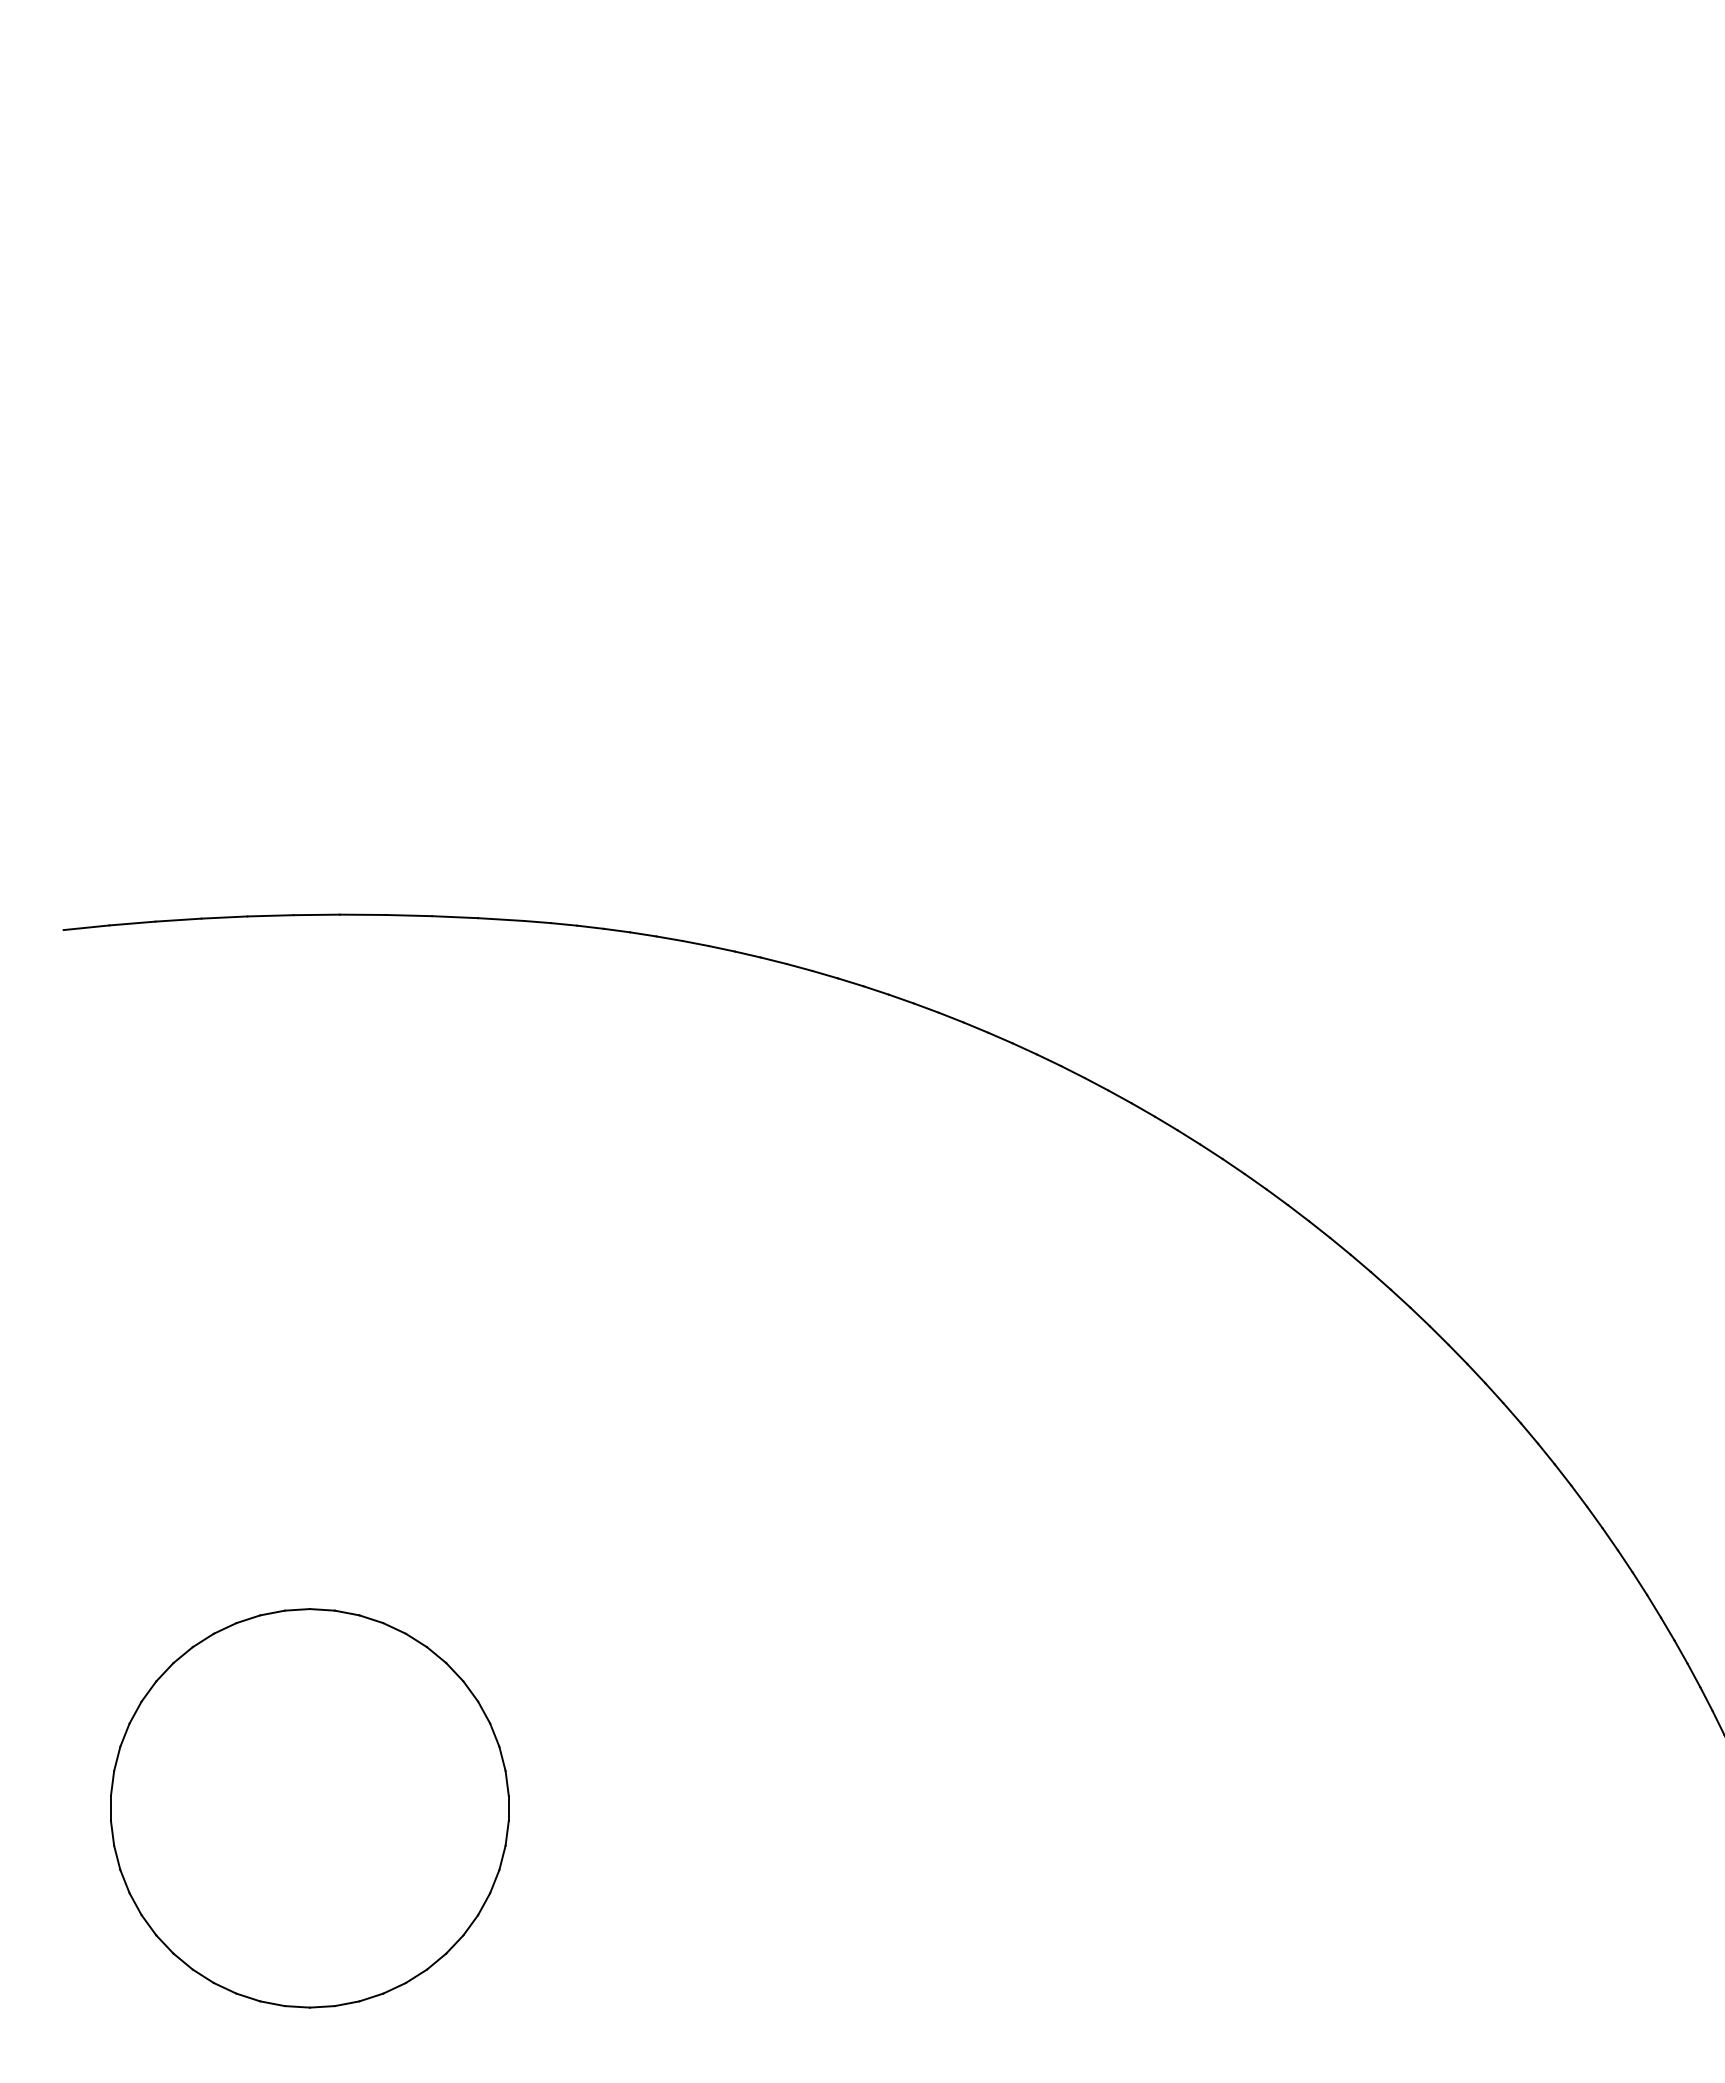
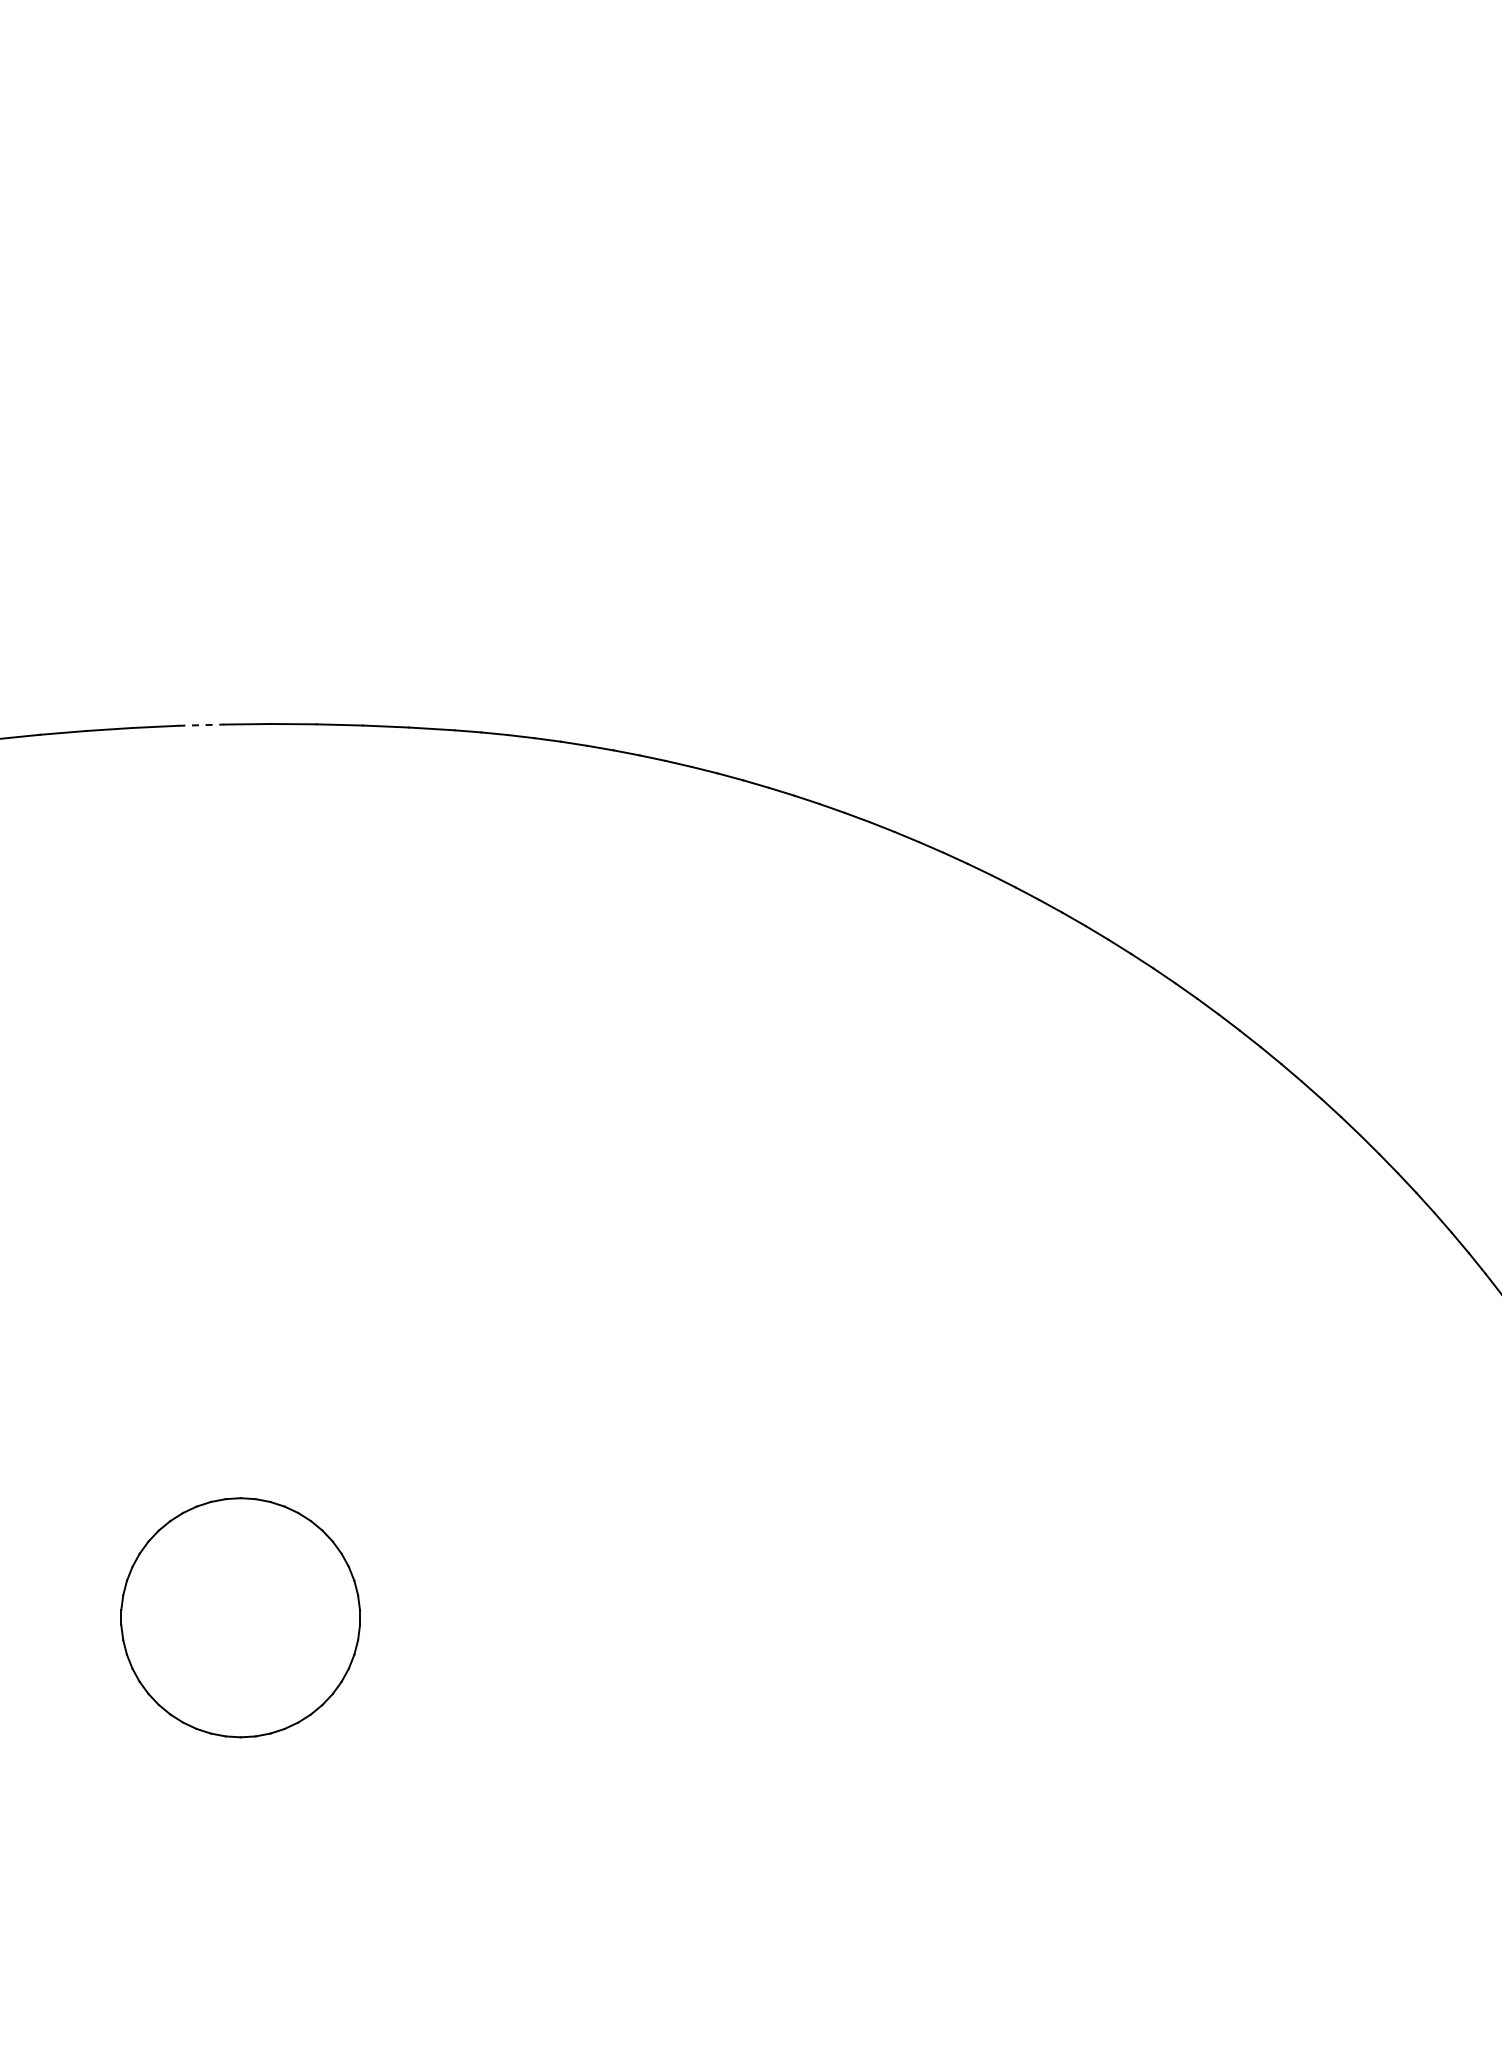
line: (271, 915) -> (202, 724), solid -> dashed
part: (309, 1808) -> (240, 1617), size x0.6

